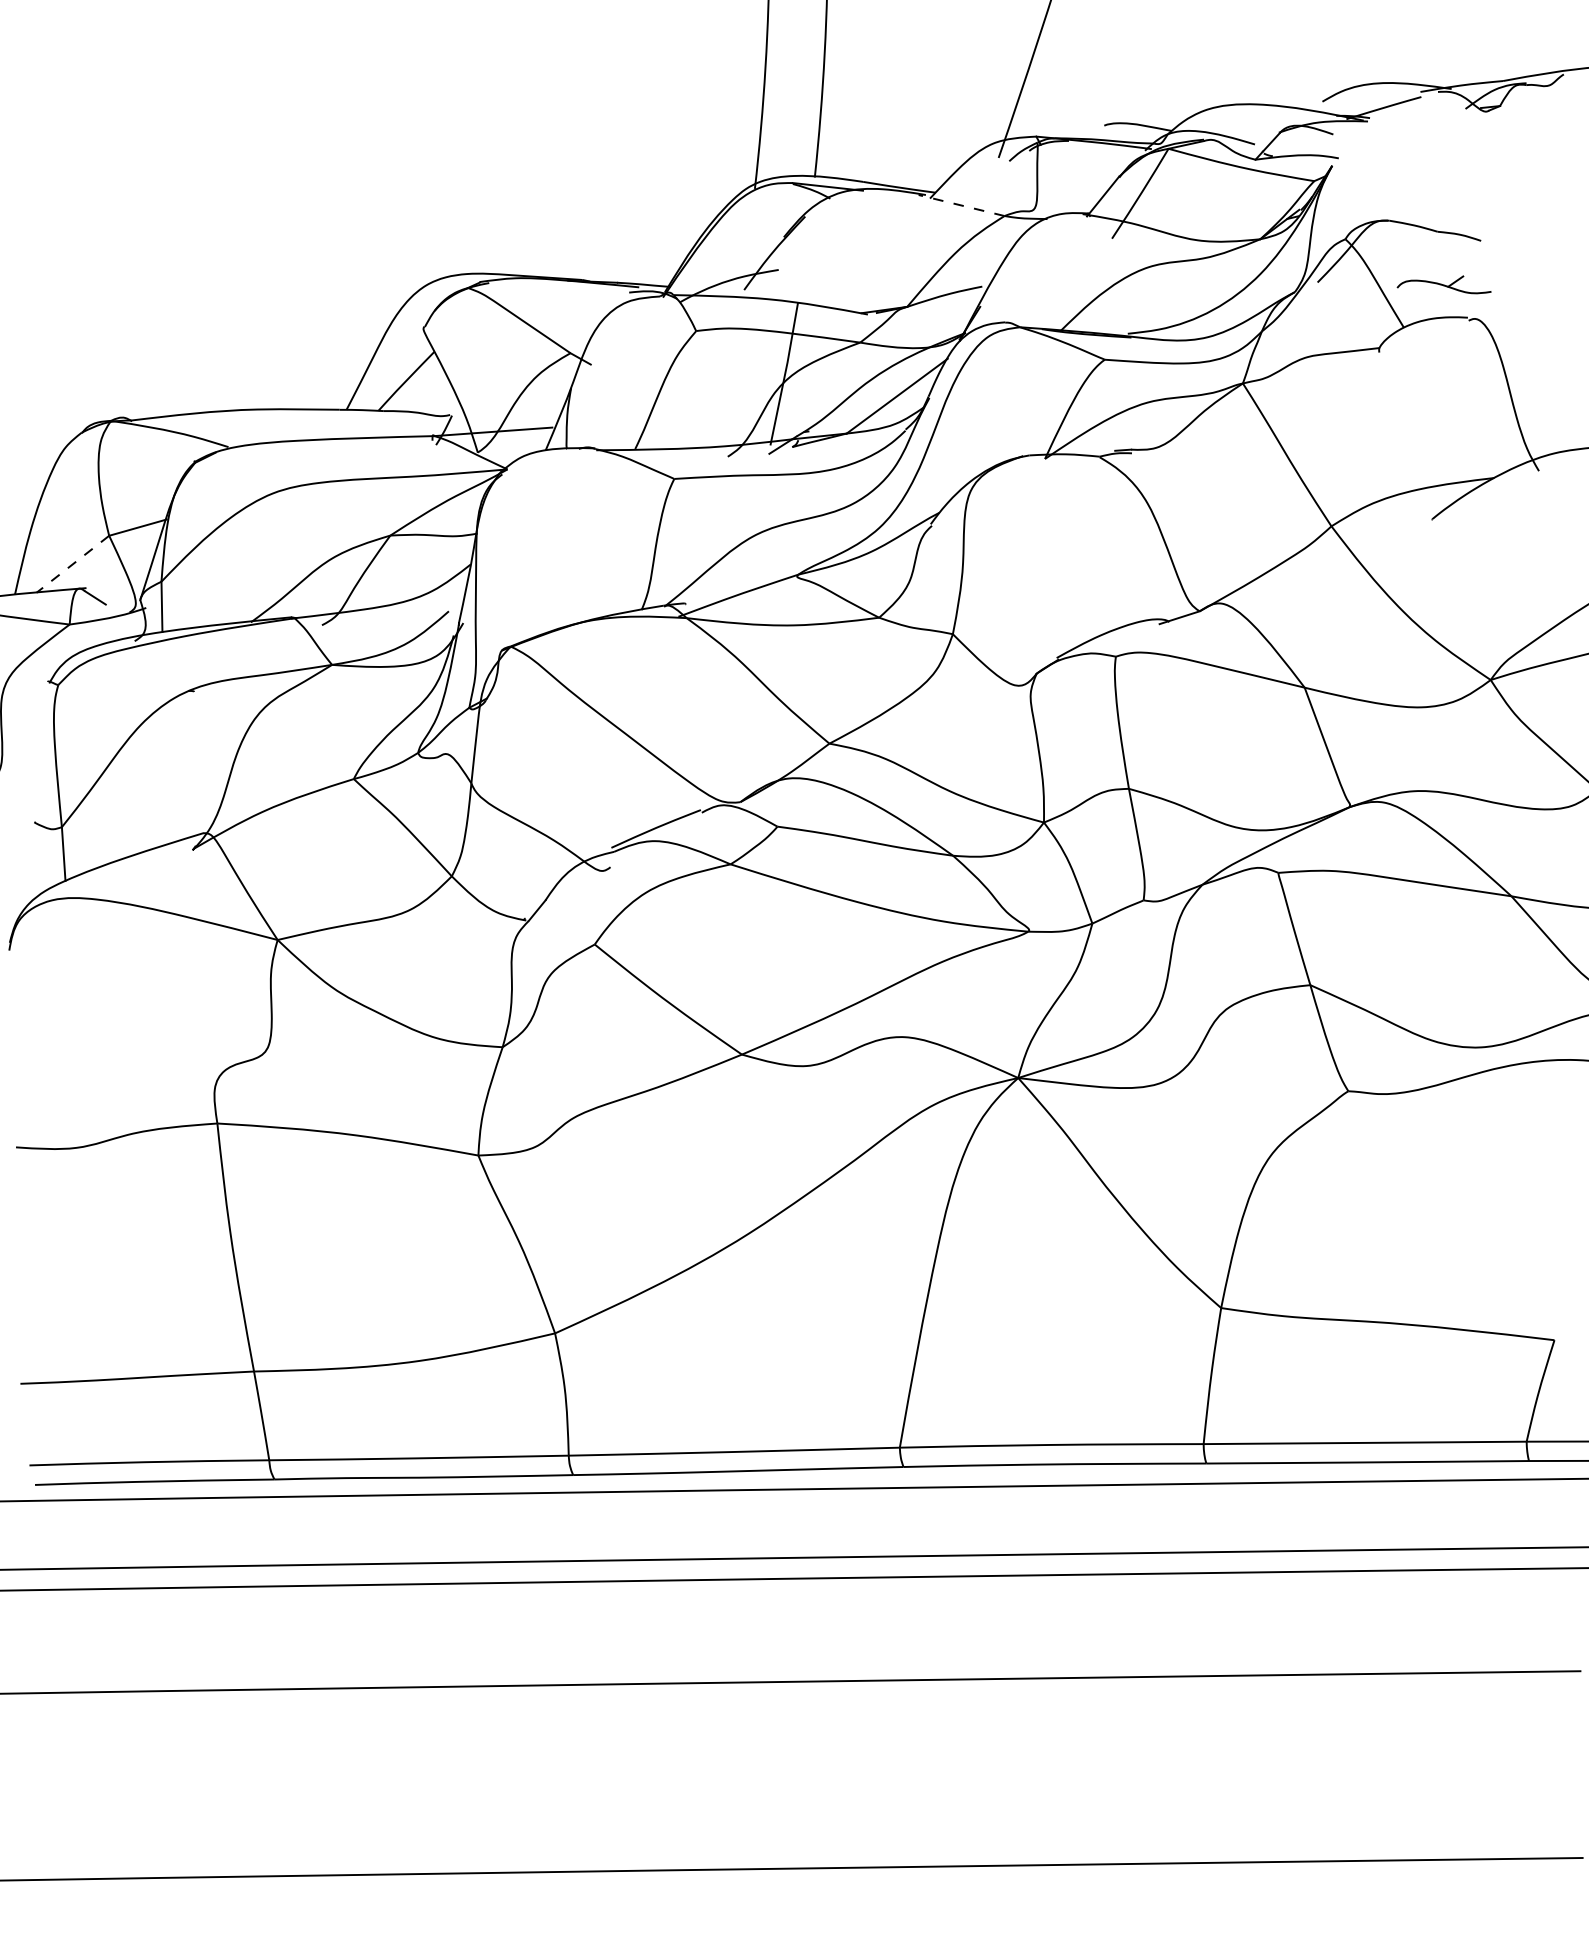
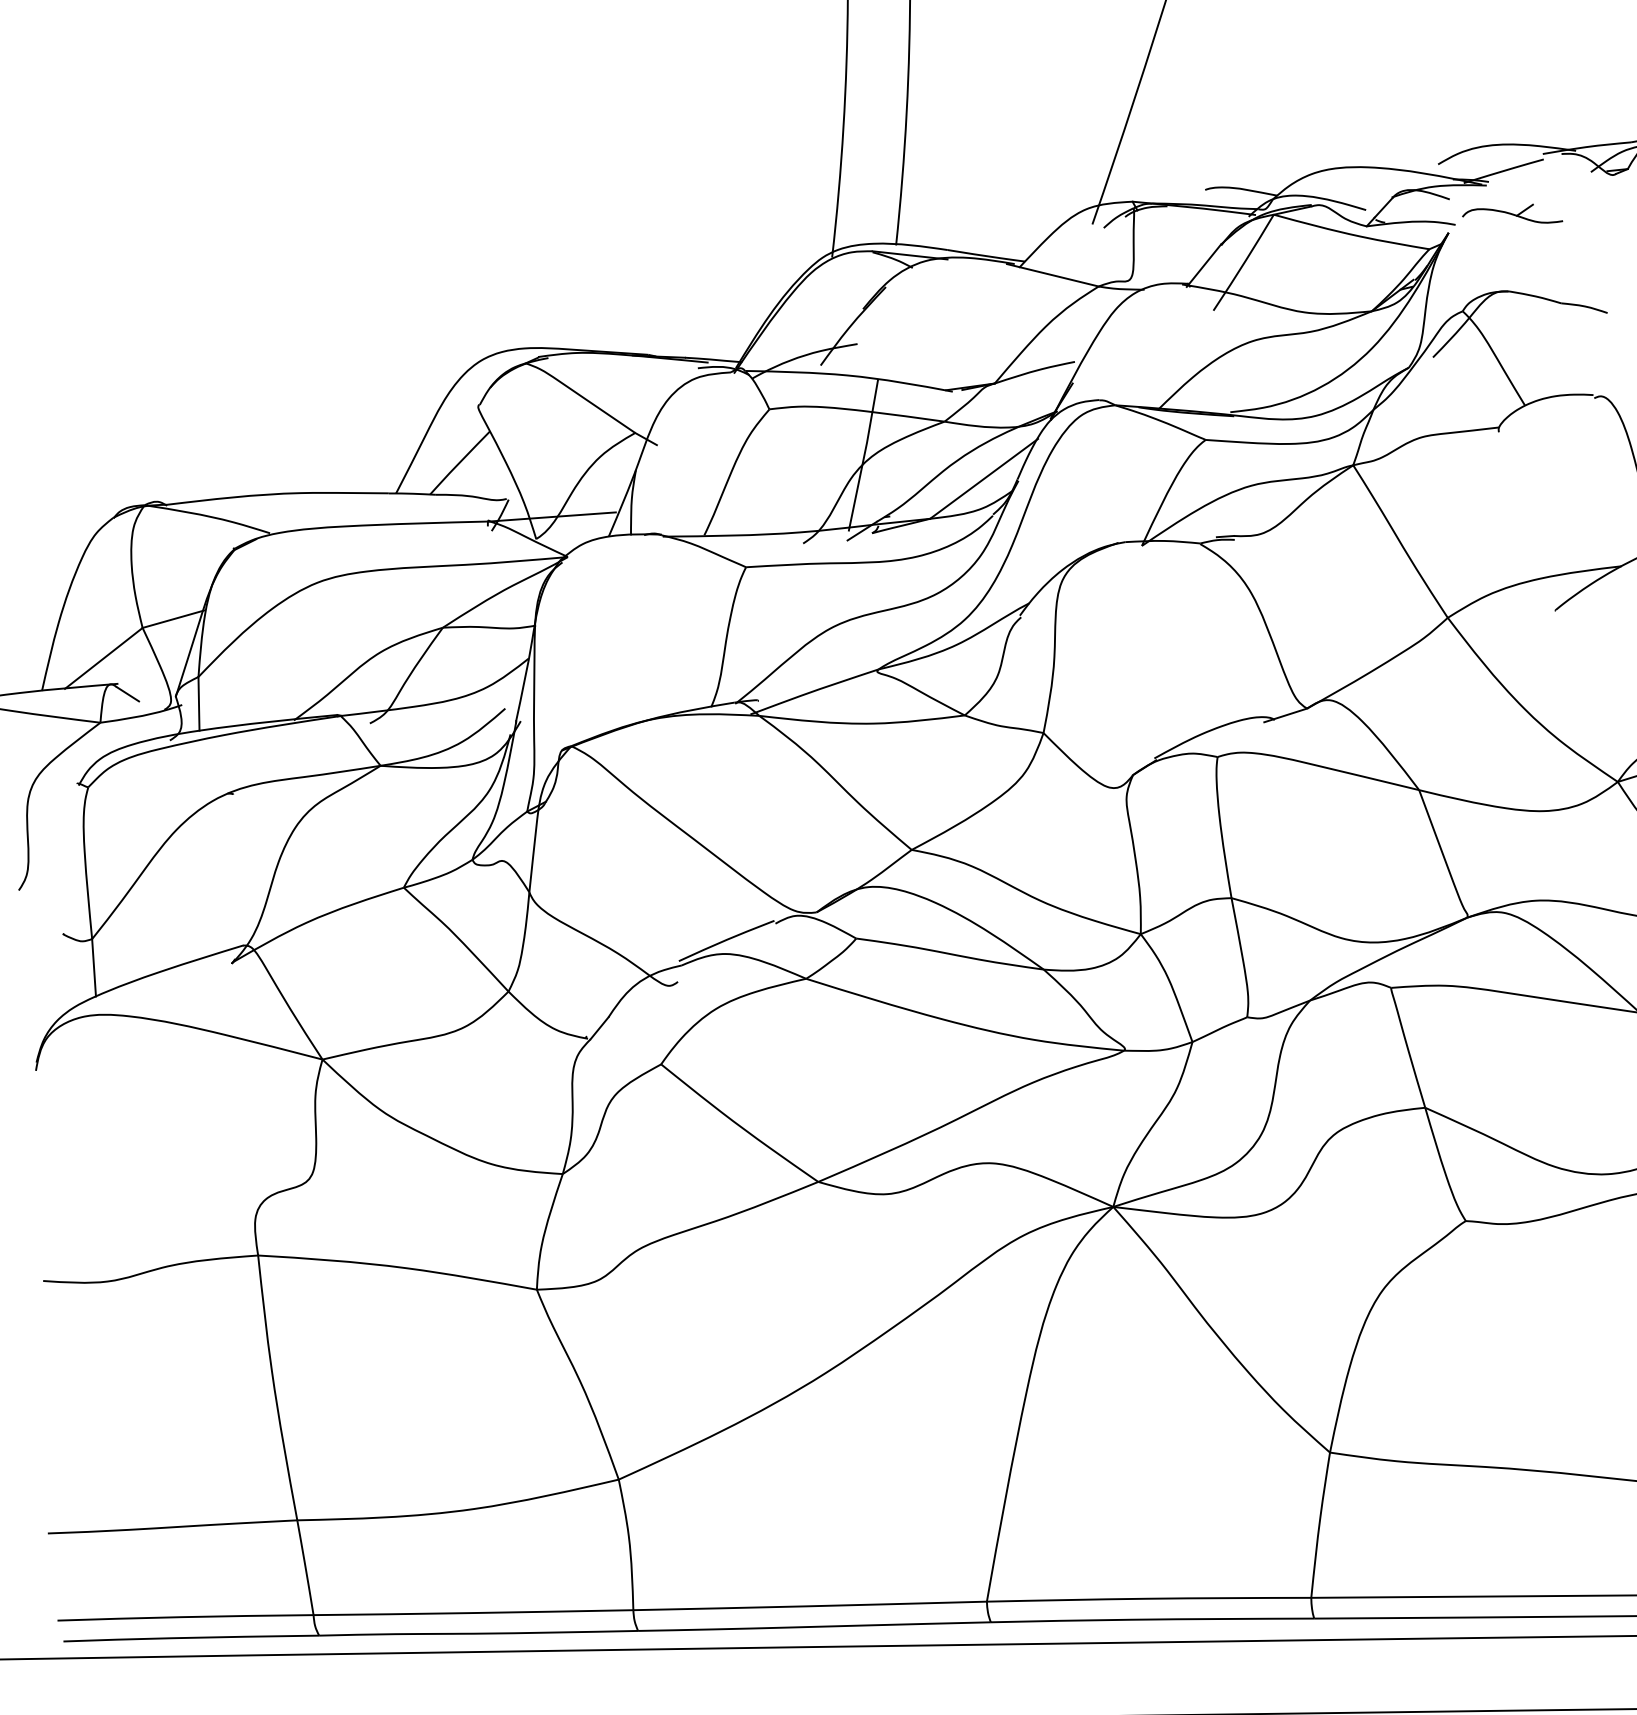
line: (961, 205) -> (1052, 275), dashed -> solid
part: (1443, 284) -> (1511, 213), moved
line: (72, 564) -> (103, 658), dashed -> solid

